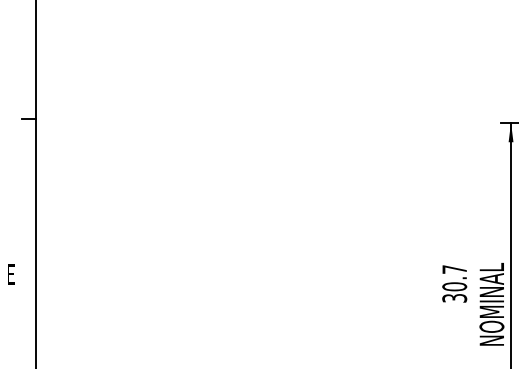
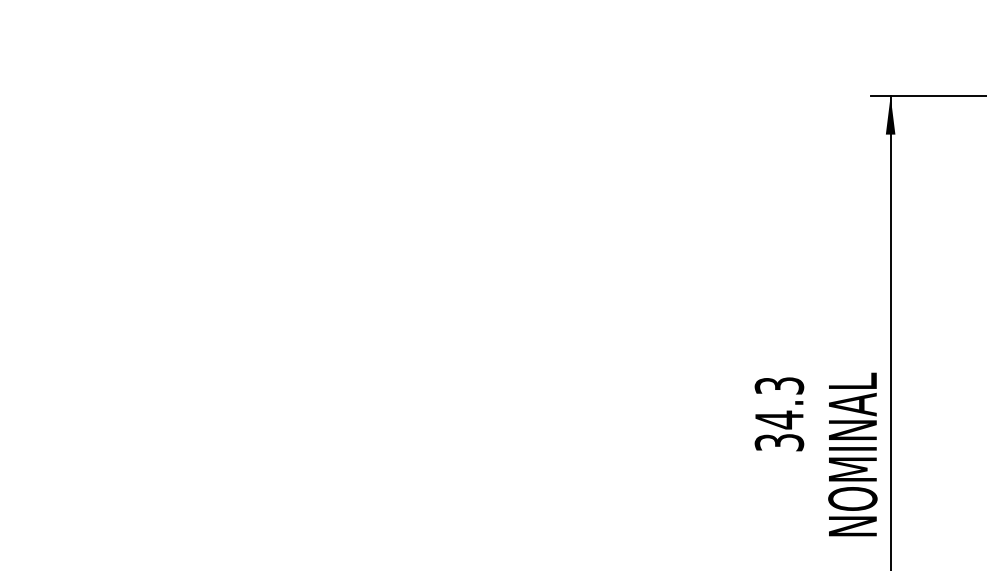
text: (454, 278) -> (779, 403), 30.7 -> 34.3

